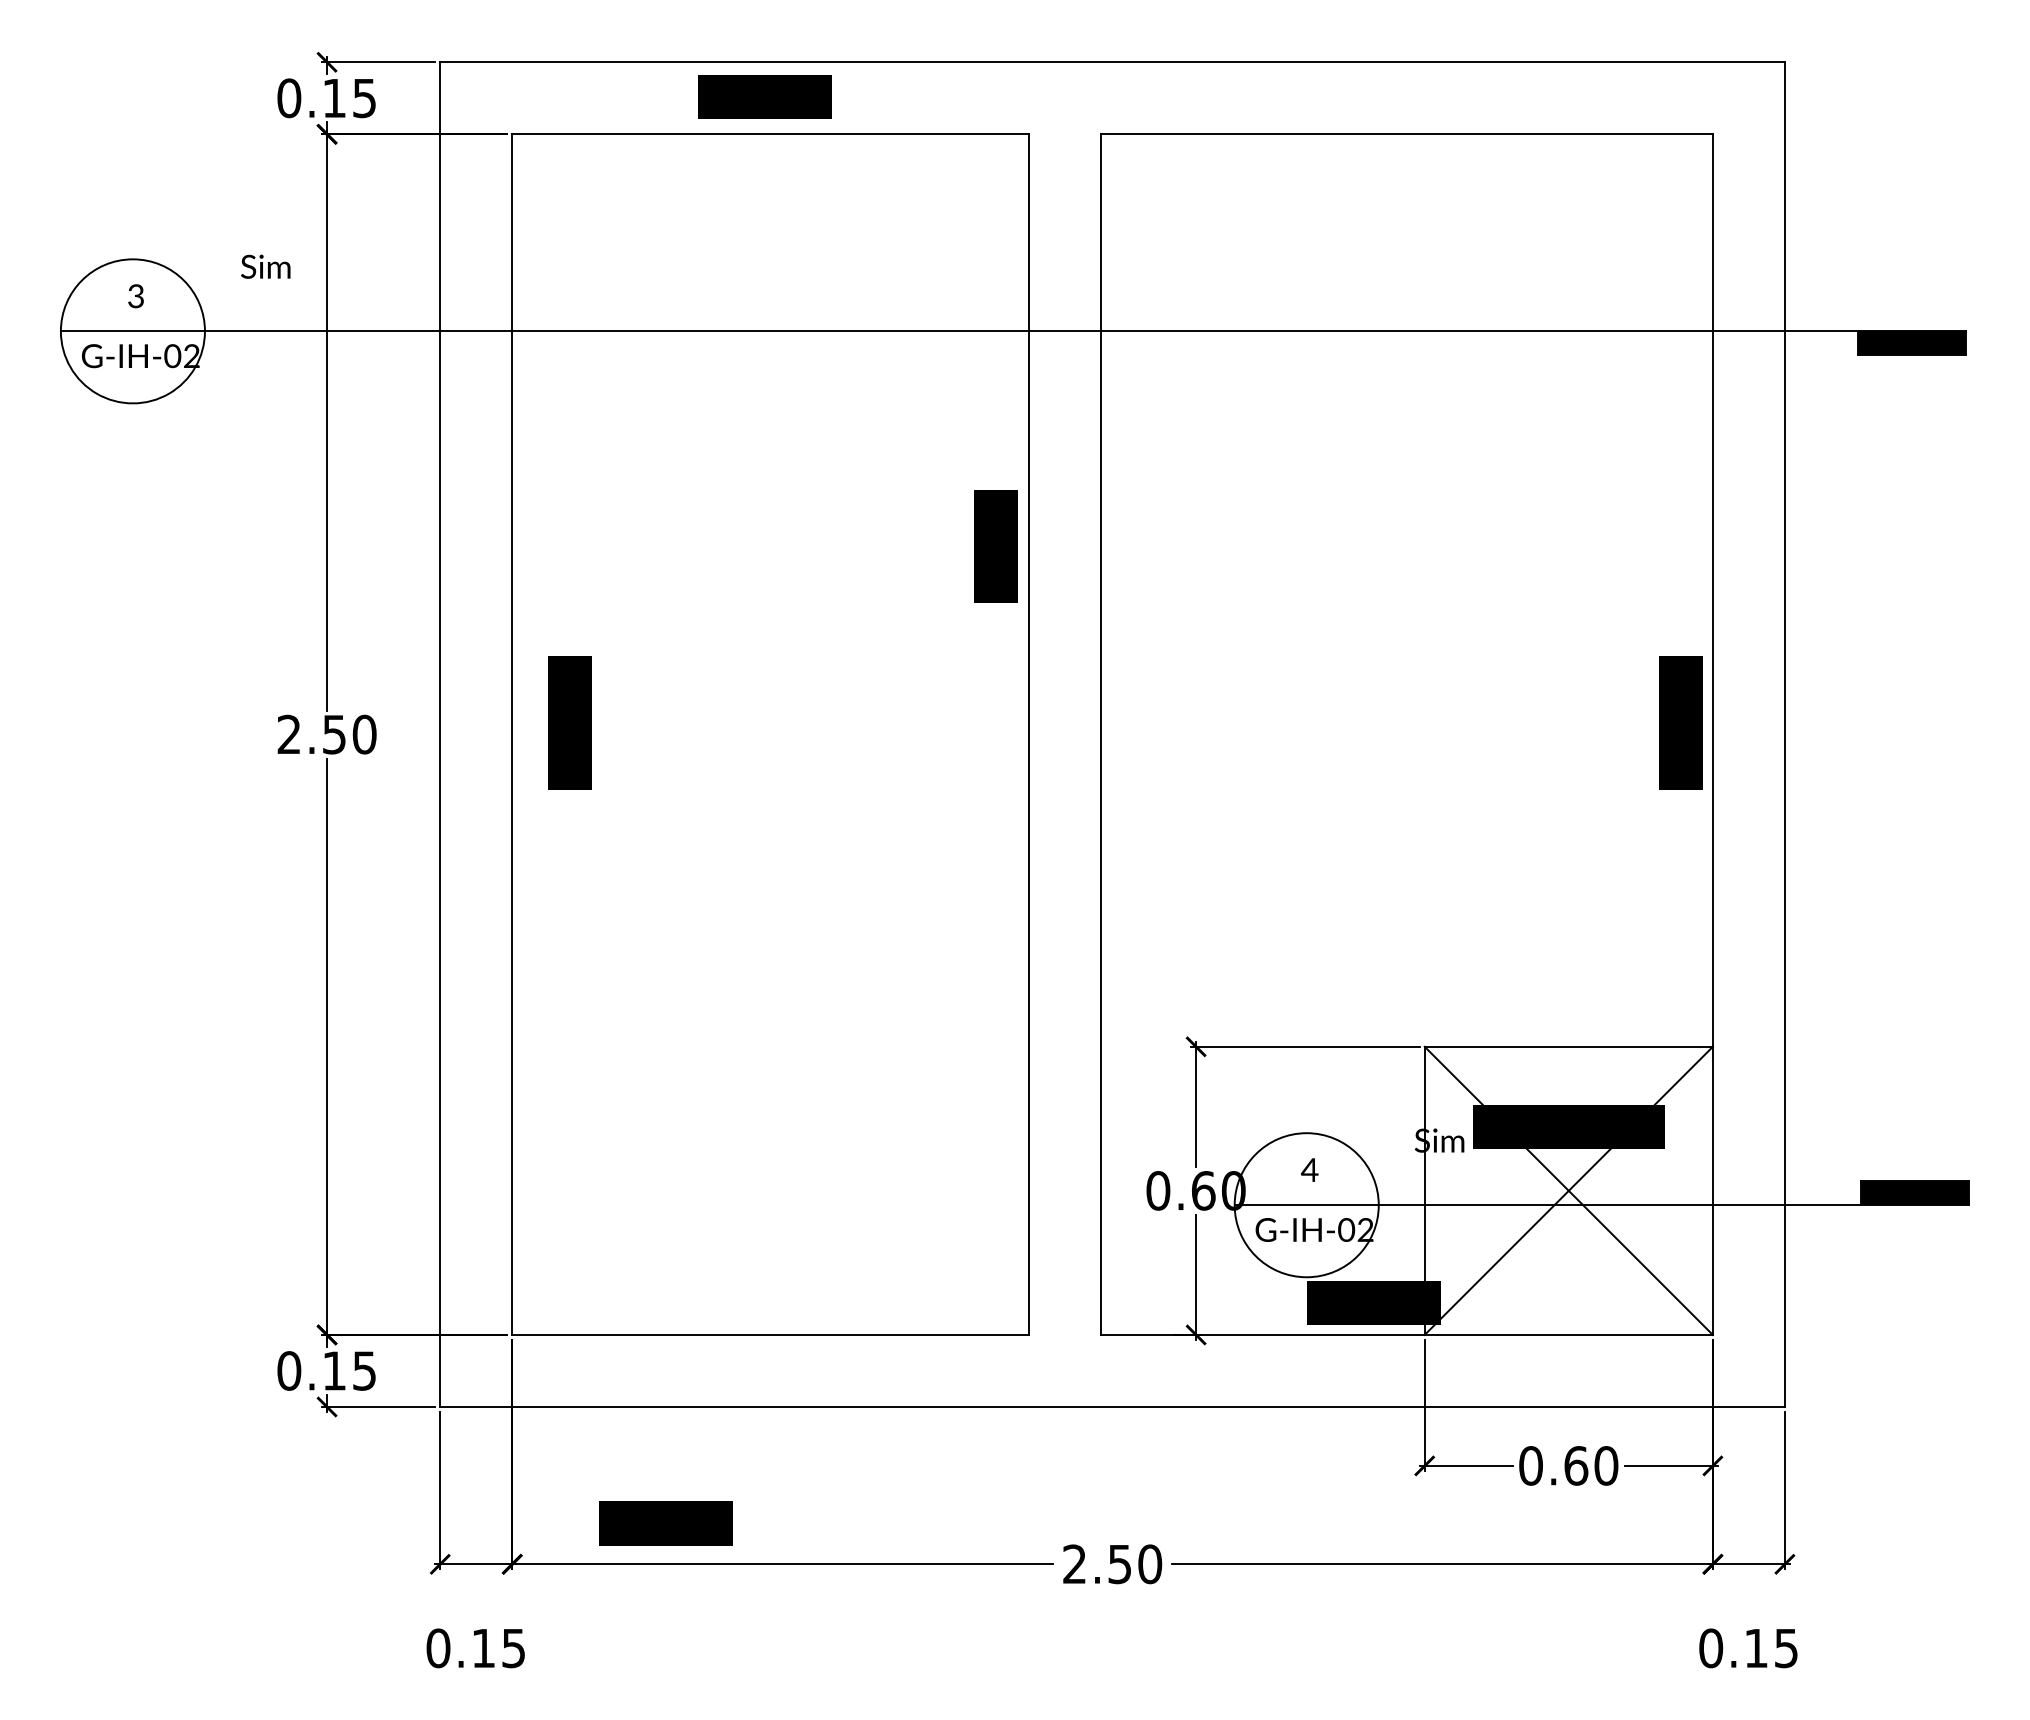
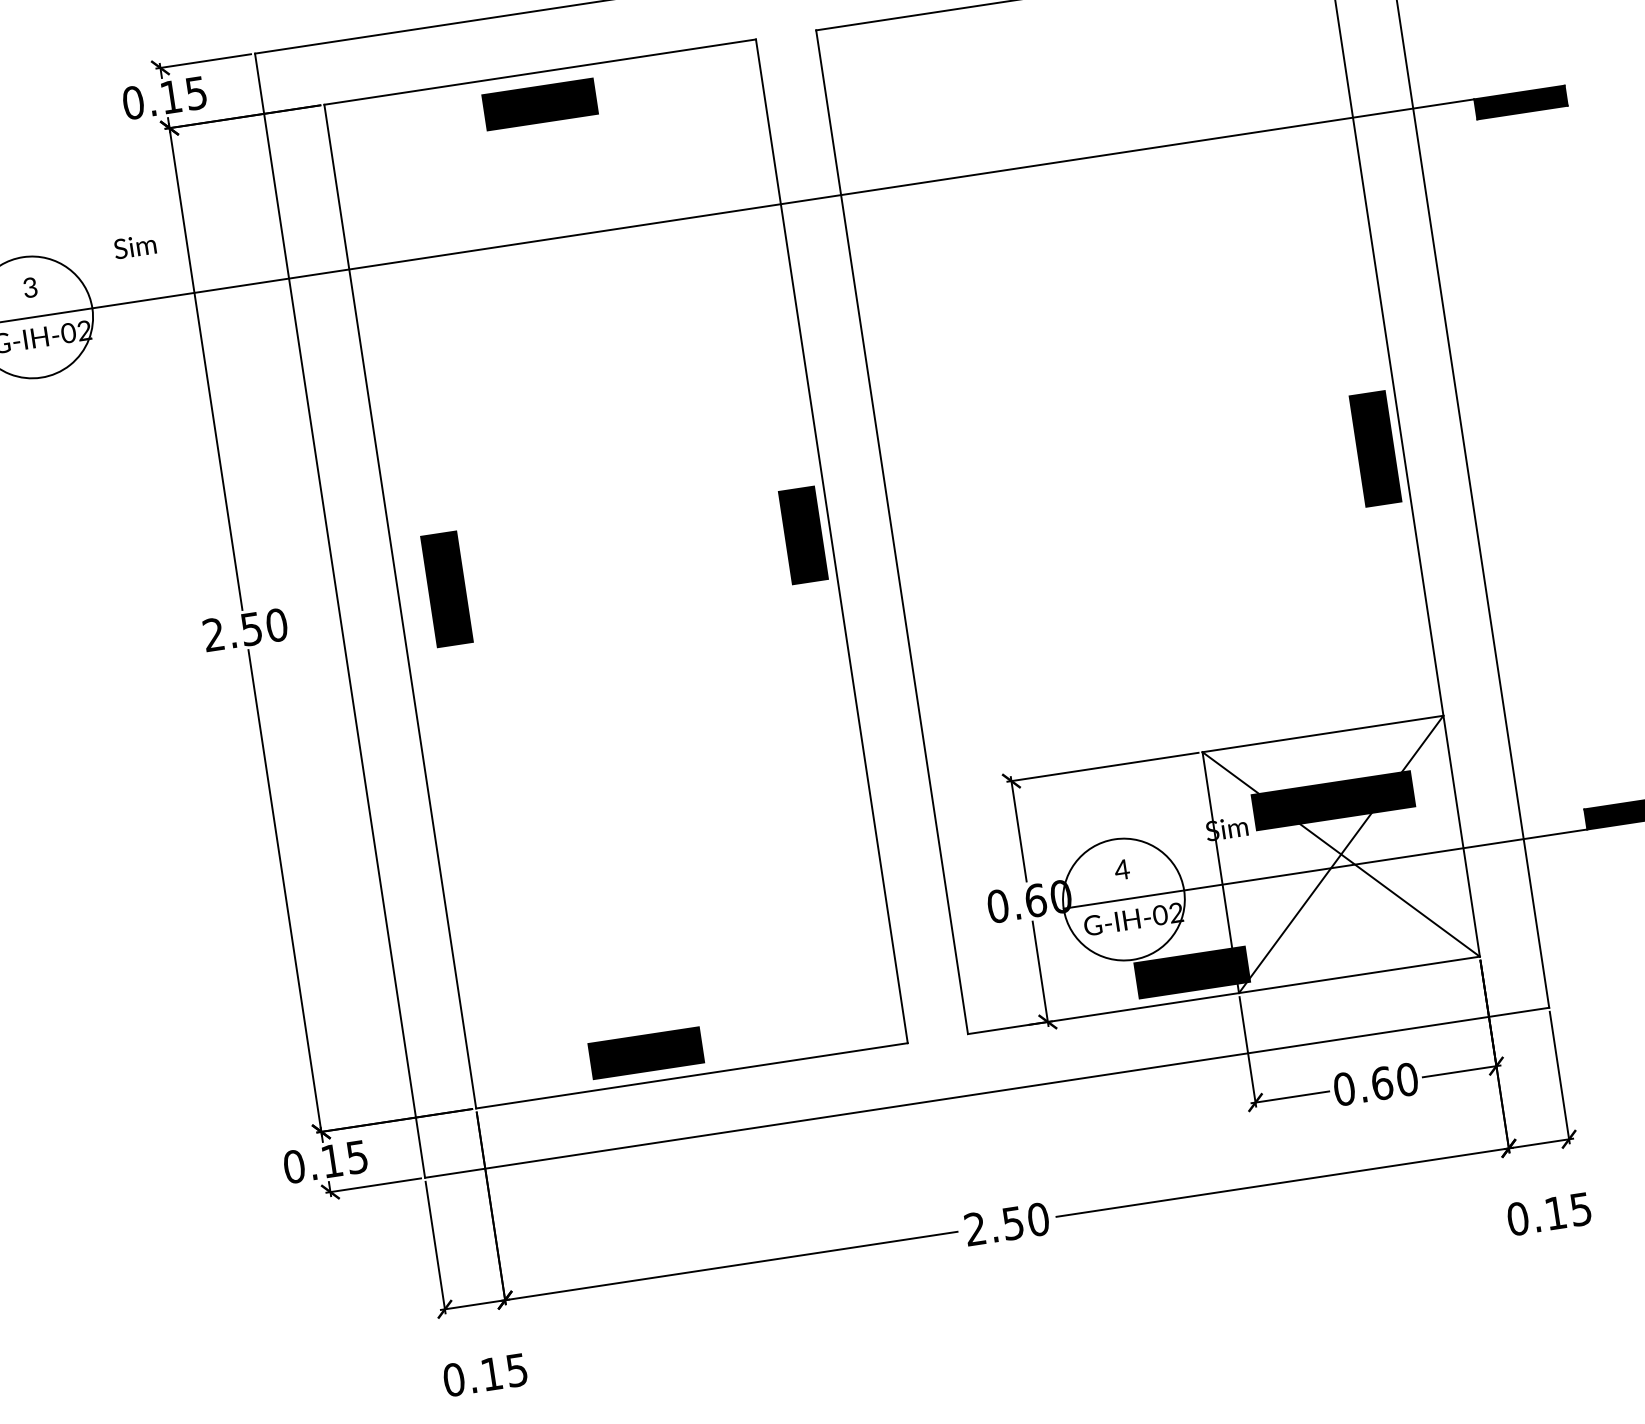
text: (764, 96) -> (539, 103), moved
text: (995, 546) -> (802, 535), moved
text: (665, 1523) -> (645, 1053), moved

